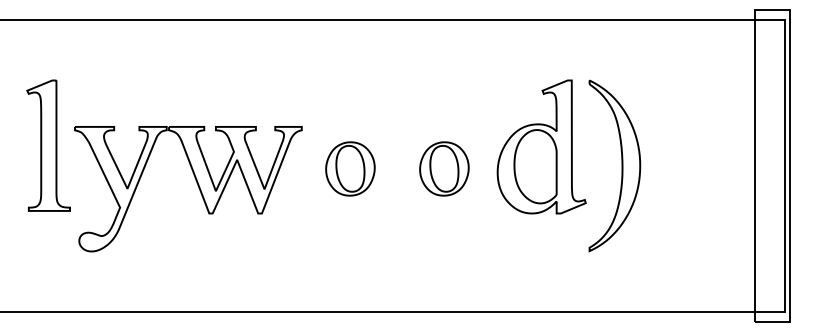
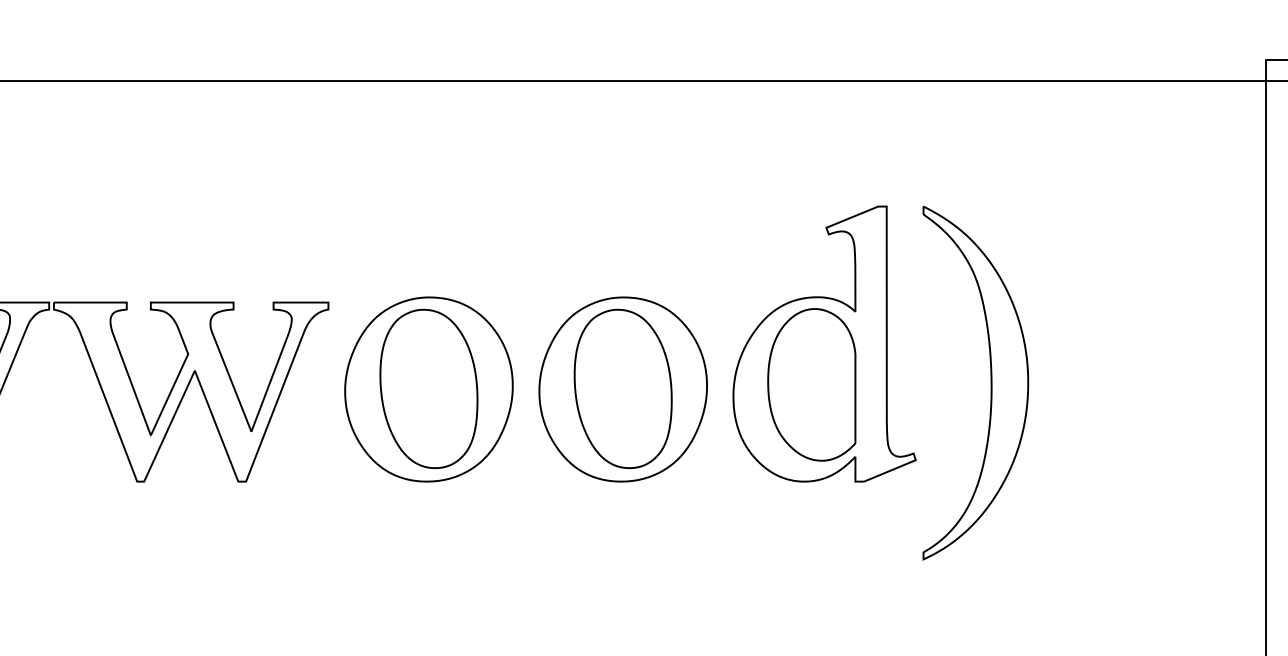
part: (350, 168) -> (429, 388), size x1.67
part: (444, 168) -> (623, 388), size x1.67

